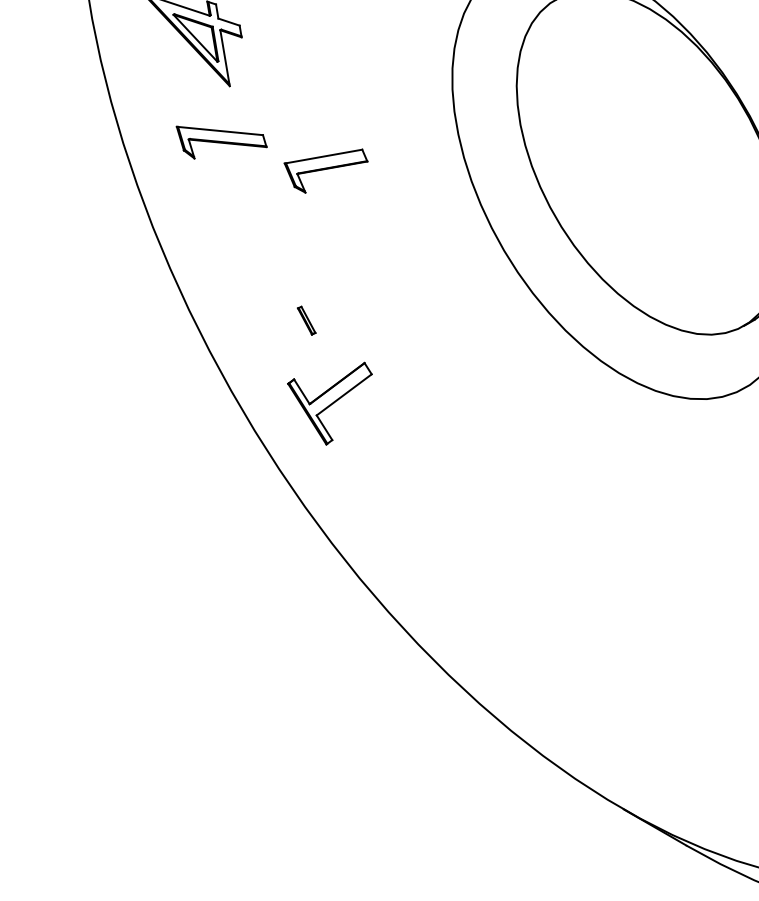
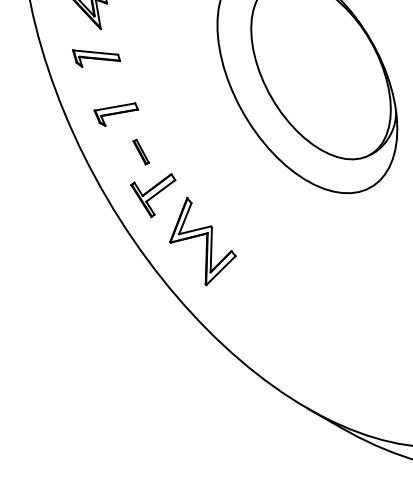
part: (324, 170) -> (115, 114), moved
part: (305, 319) -> (140, 151), size x1.67
part: (423, 491) -> (202, 241), added

